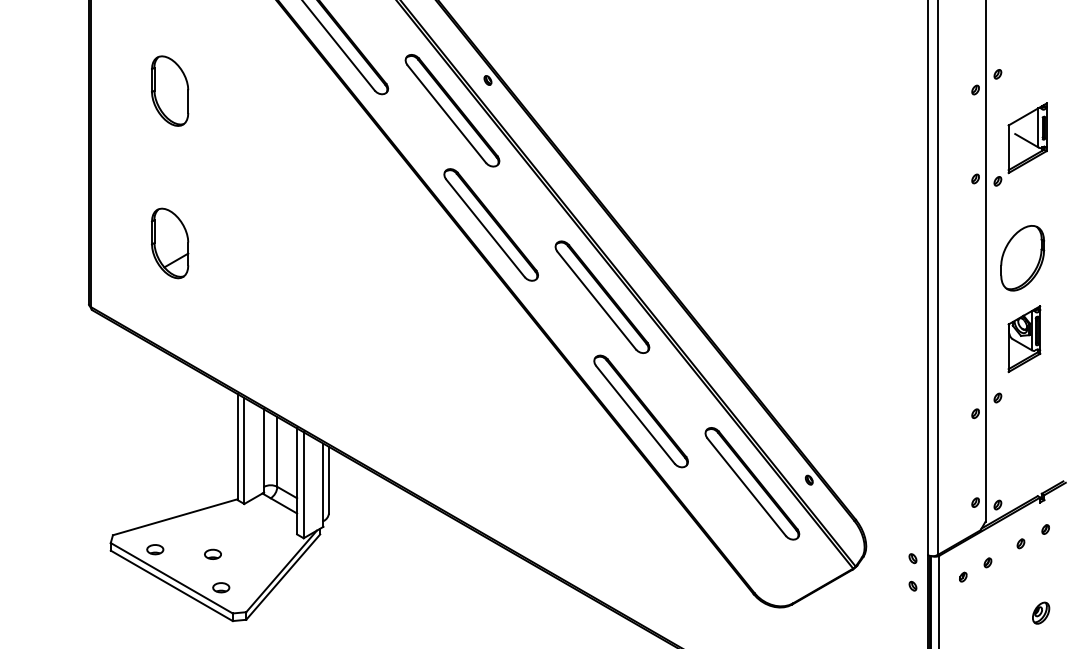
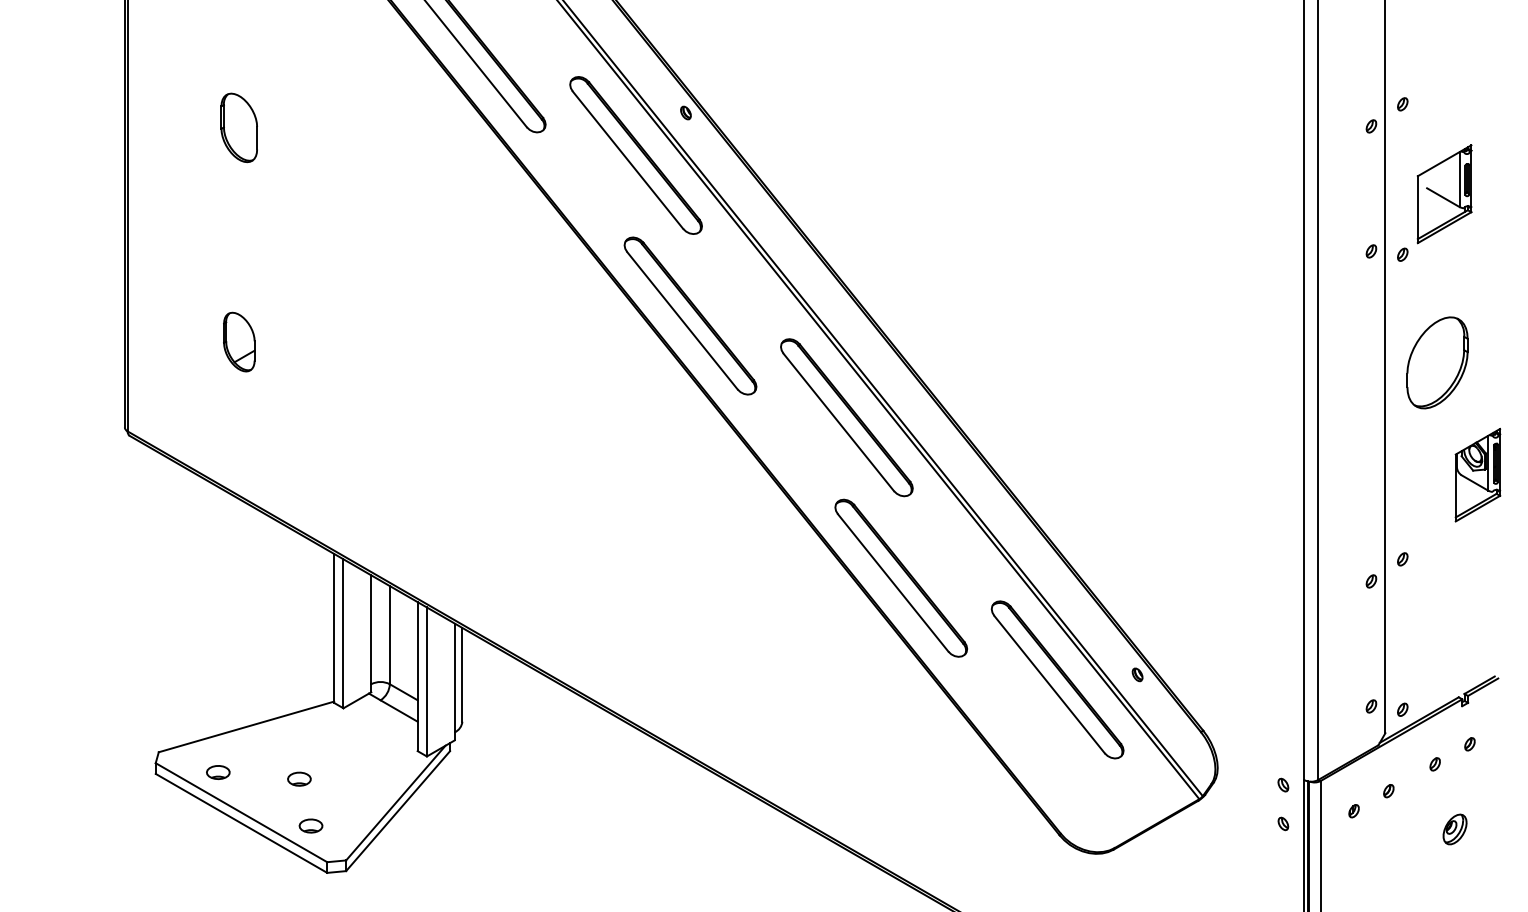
part: (170, 90) -> (239, 127), size x0.7
part: (170, 243) -> (239, 342), size x0.6
part: (1024, 339) -> (1478, 475), moved
part: (1041, 612) -> (1455, 828), moved

